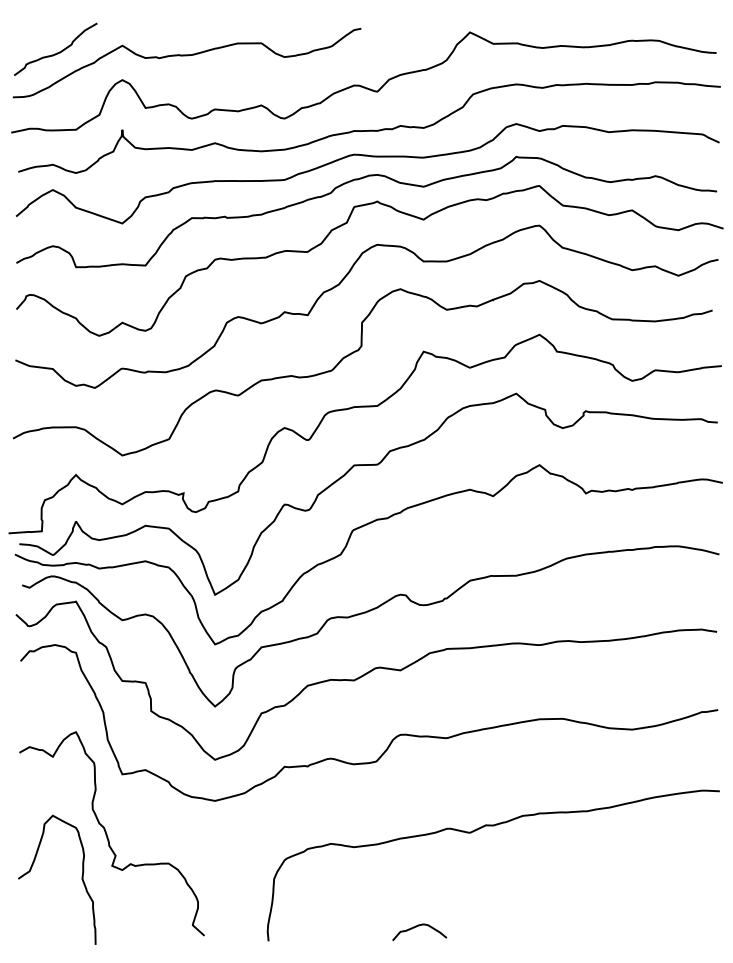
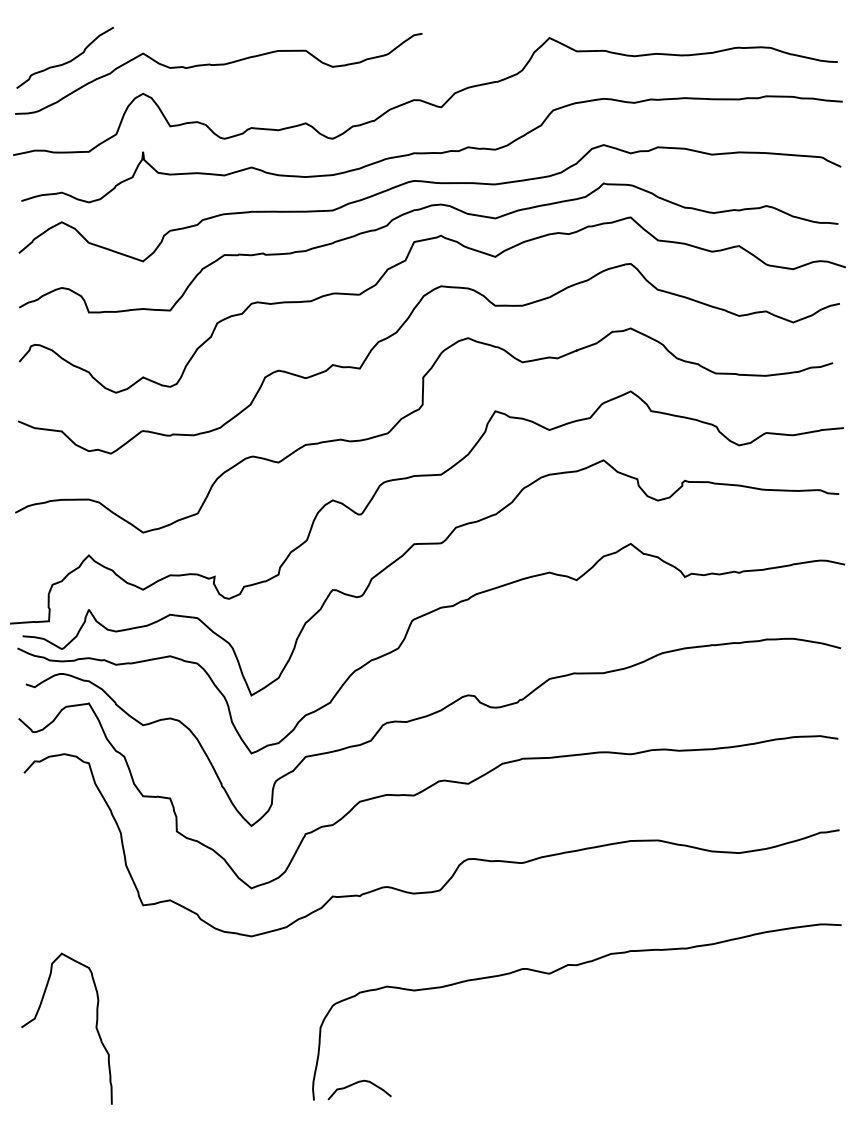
curve: (107, 833) -> (125, 974), removed
curve: (417, 926) -> (357, 1083), moved

